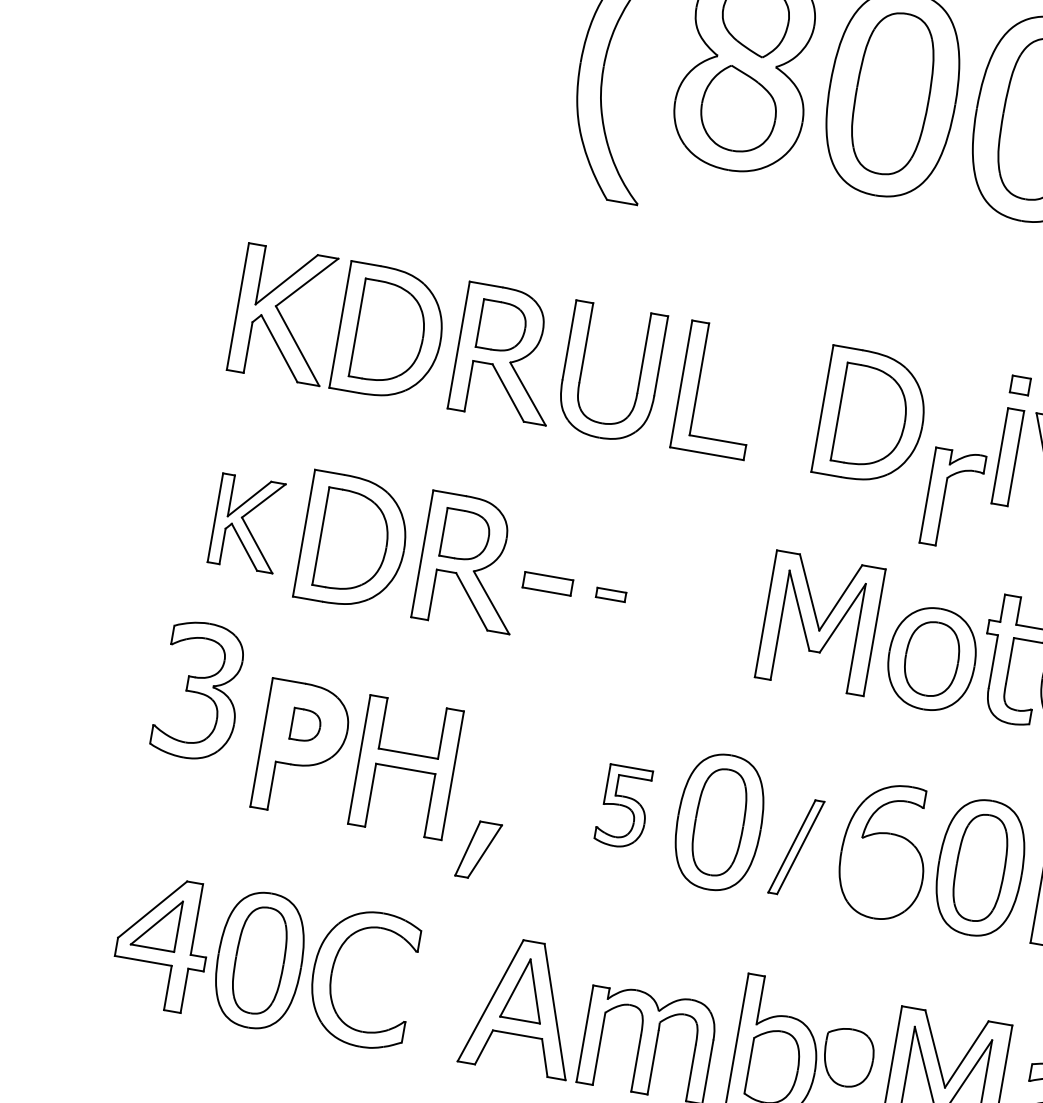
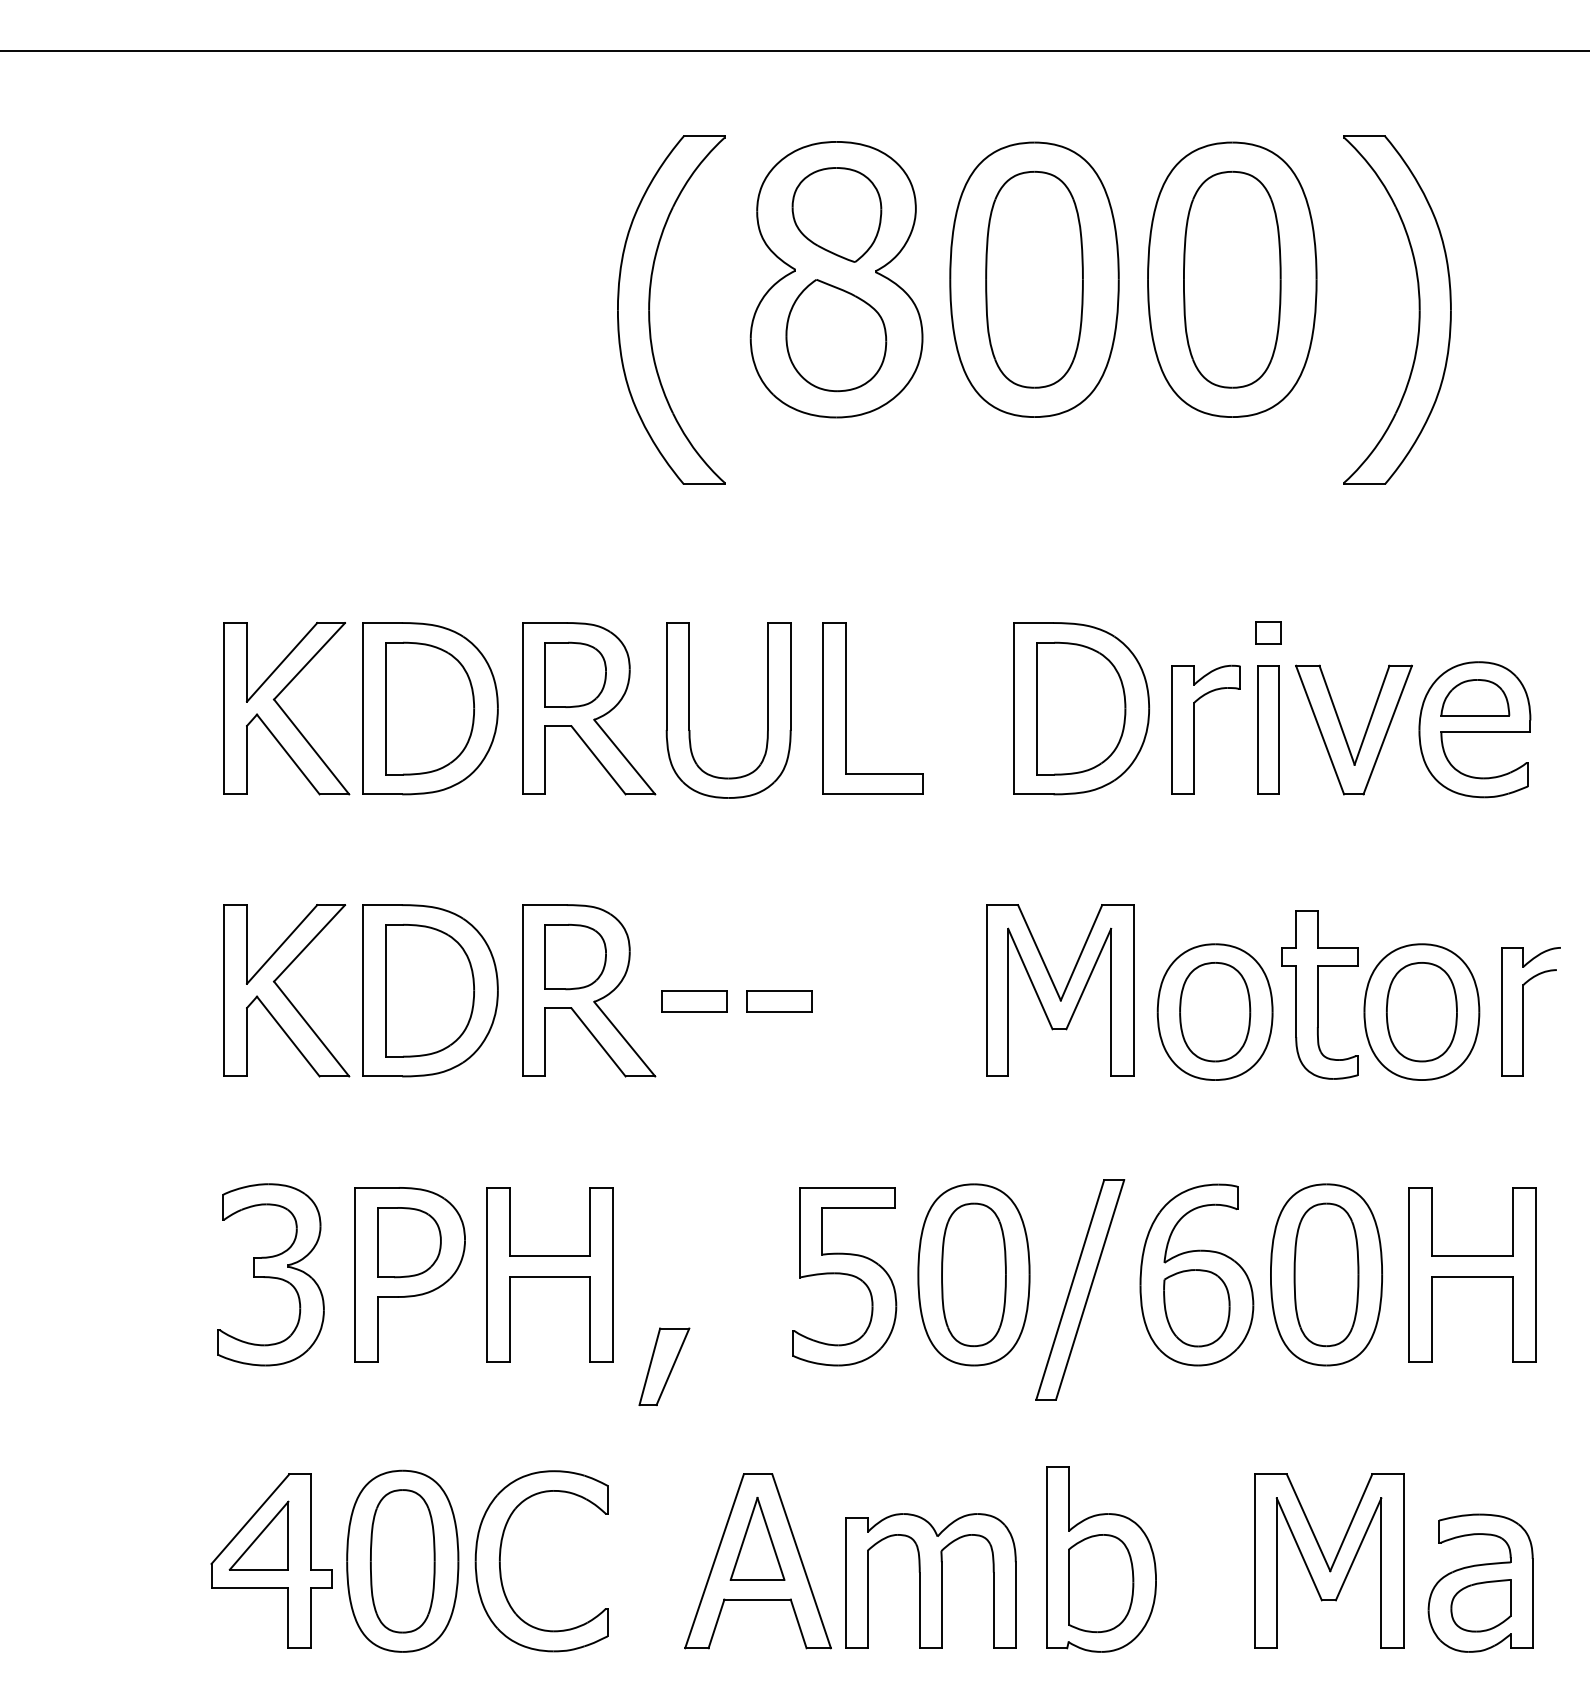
part: (944, 497) -> (1194, 729), moved
part: (247, 523) -> (286, 990), size x1.43
part: (610, 594) -> (779, 1001), size x1.67
part: (199, 690) -> (270, 1274), moved
part: (306, 725) -> (409, 1242), size x1.67
part: (623, 806) -> (844, 1276), size x1.67
part: (796, 846) -> (1080, 1289), size x1.67
part: (848, 1058) -> (1196, 1308), moved

